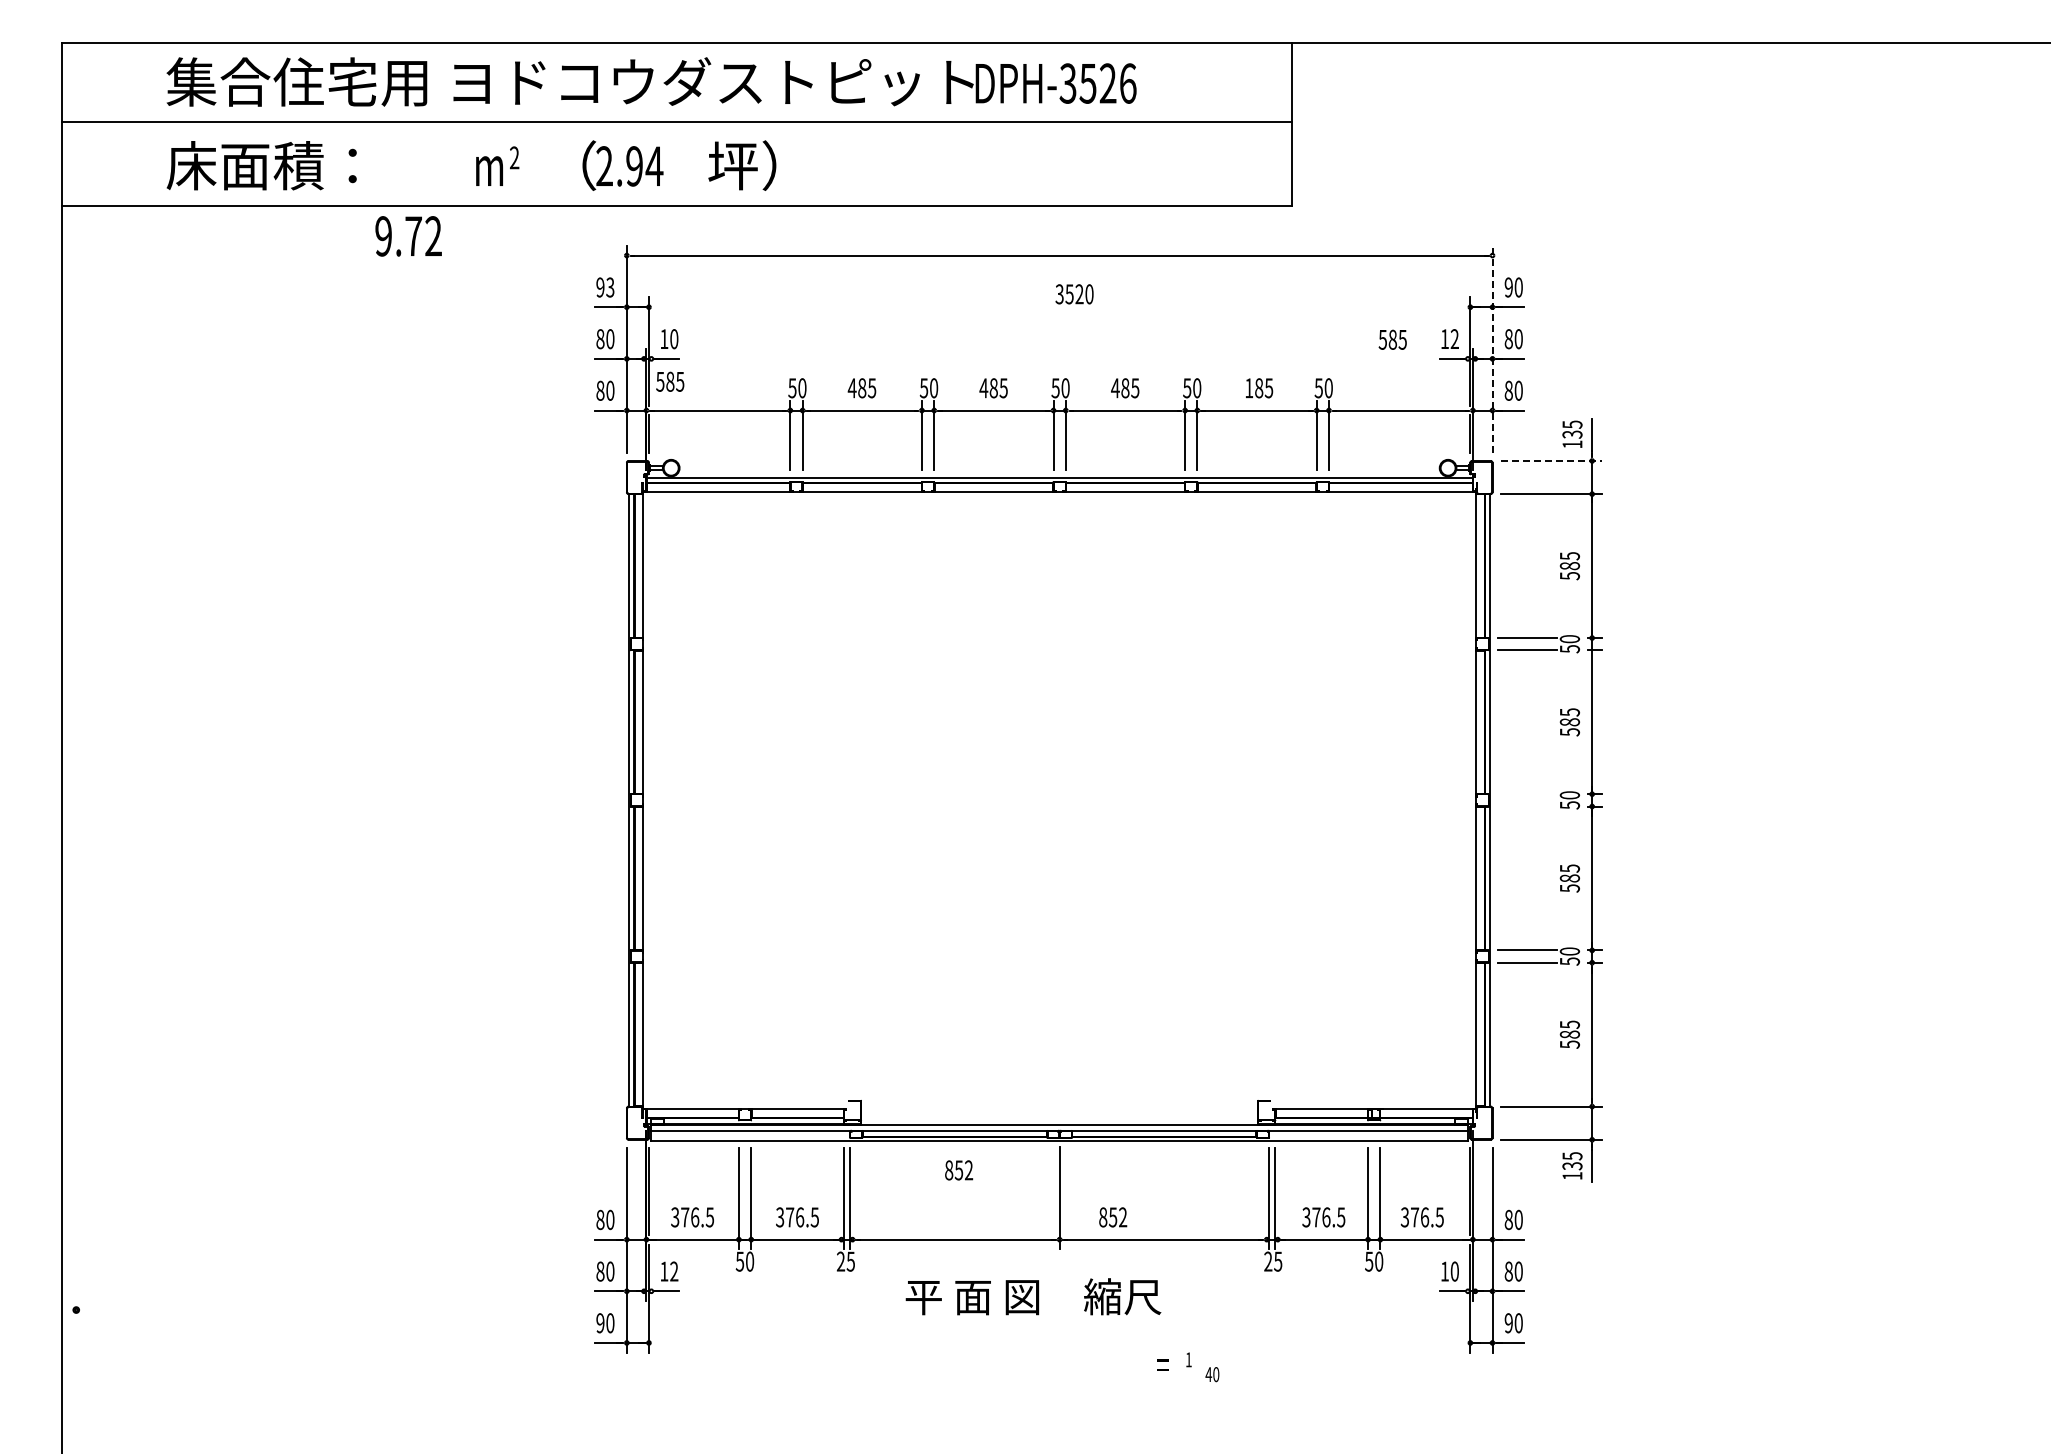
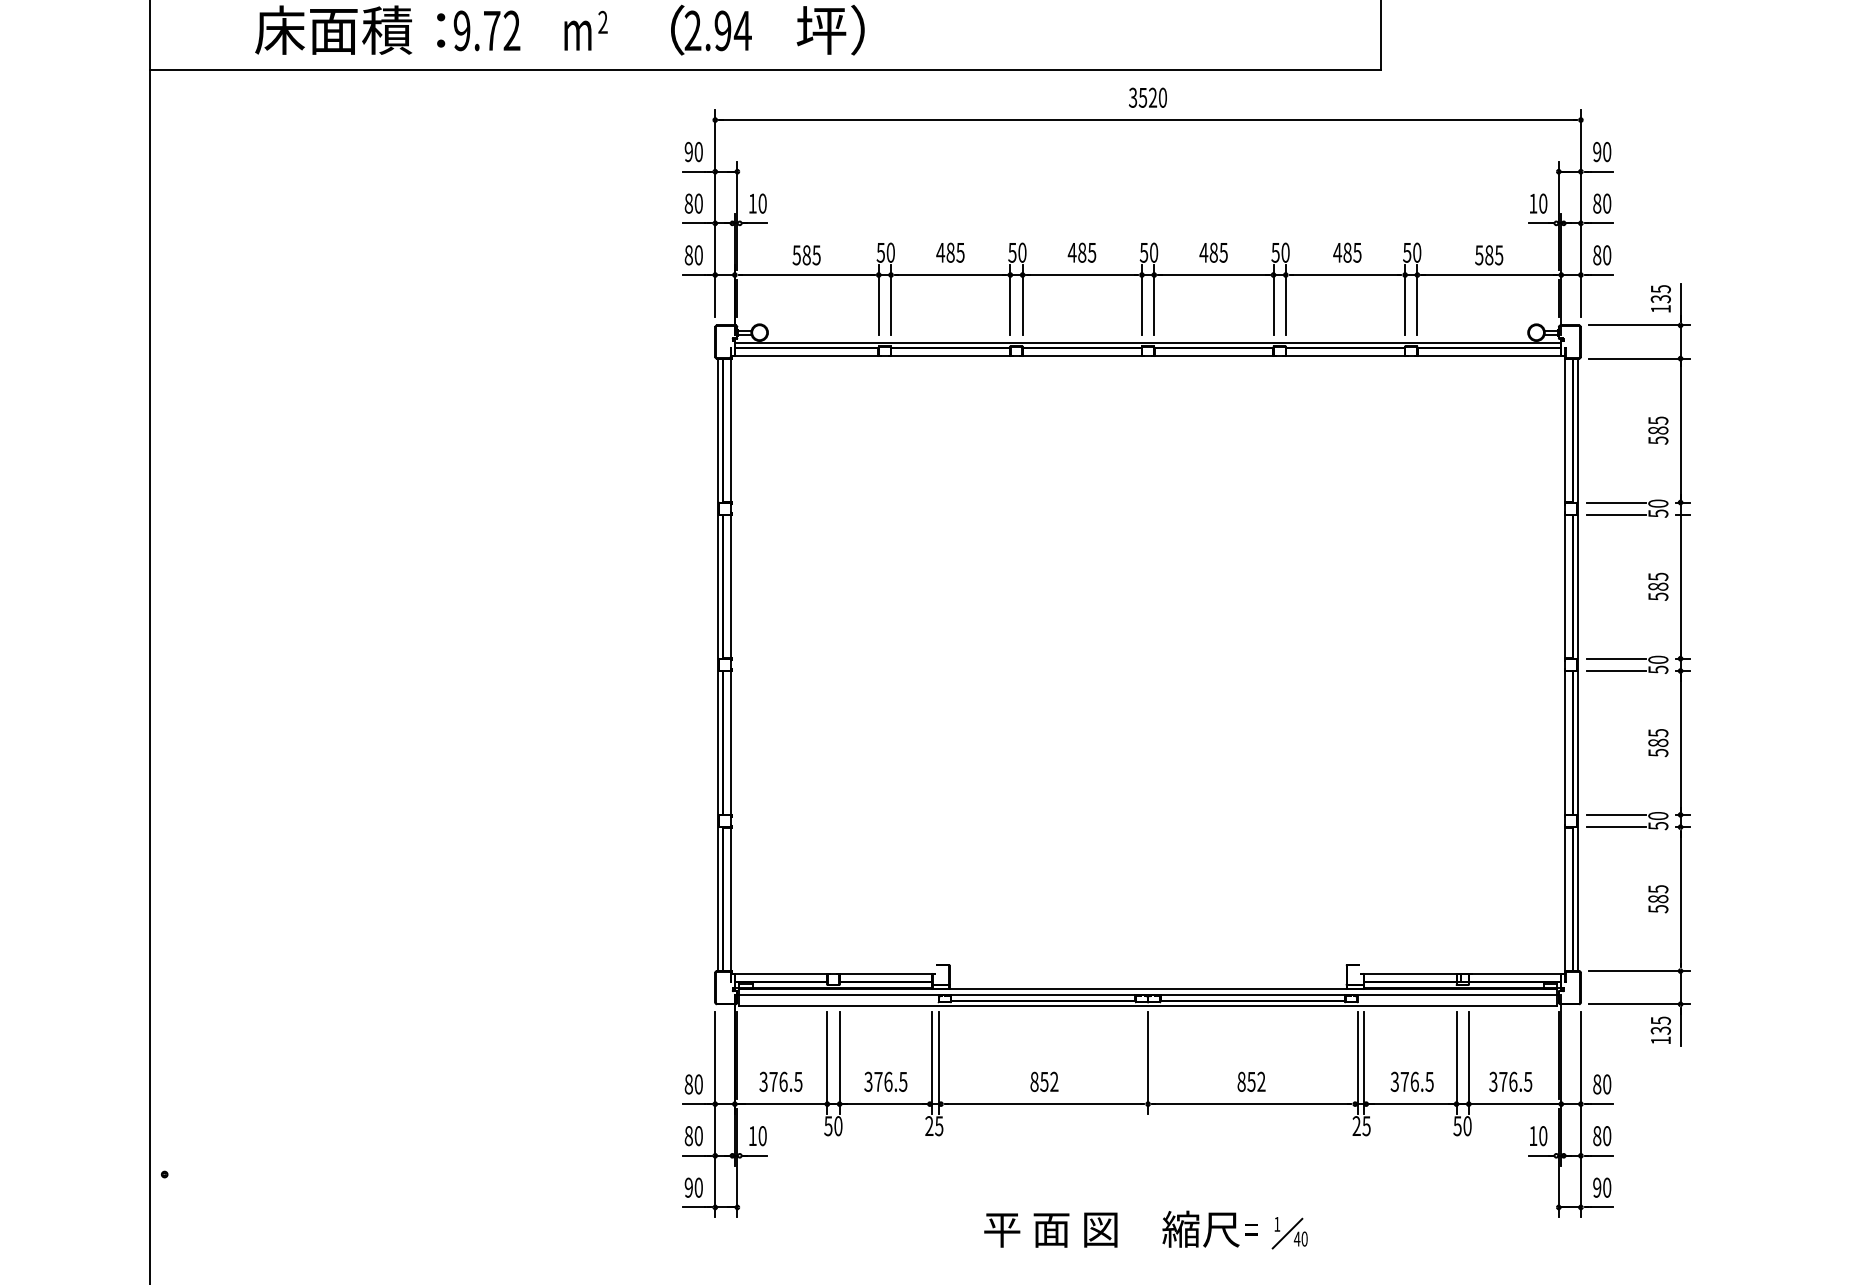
text: (408, 236) -> (486, 31), moved
text: (610, 287) -> (698, 152), 93 -> 90
text: (1074, 294) -> (1147, 98), moved
text: (1392, 339) -> (1488, 255), moved
text: (1454, 339) -> (1542, 204), 12 -> 10
line: (1492, 349) -> (1580, 214), dashed -> solid
text: (670, 381) -> (806, 255), moved
text: (1248, 388) -> (1336, 253), 185 -> 485
line: (1551, 460) -> (1639, 325), dashed -> solid
line: (1527, 794) -> (1615, 659), added
line: (1527, 806) -> (1615, 671), added
text: (959, 1170) -> (1044, 1082), moved
text: (1113, 1217) -> (1251, 1082), moved
text: (674, 1271) -> (762, 1136), 12 -> 10
text: (1033, 1296) -> (1111, 1229), moved
line: (1198, 1368) -> (1286, 1233), added

